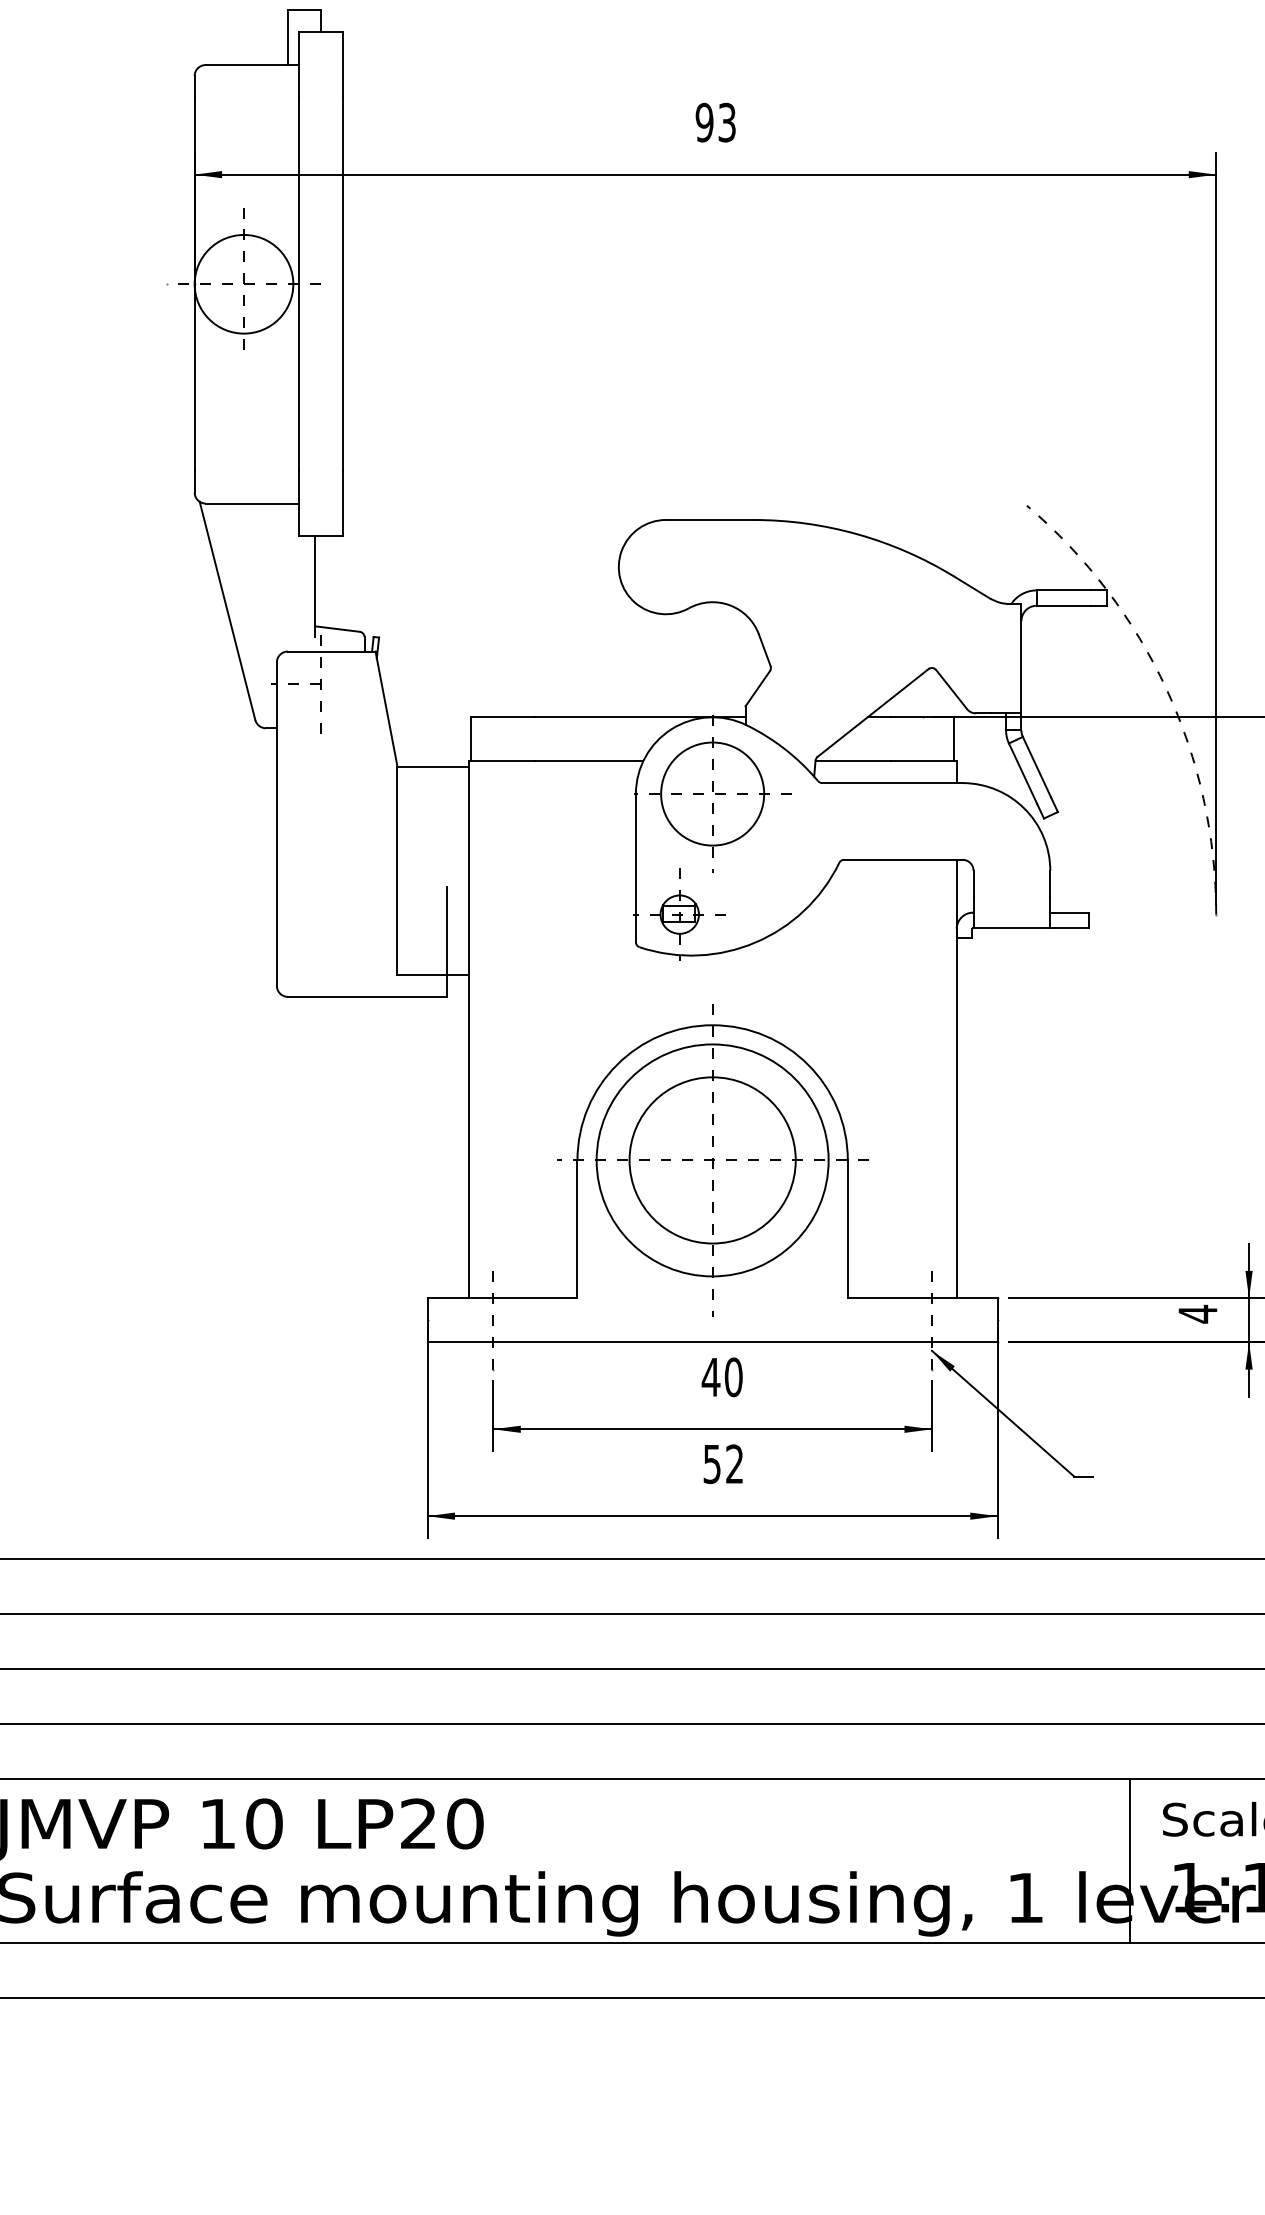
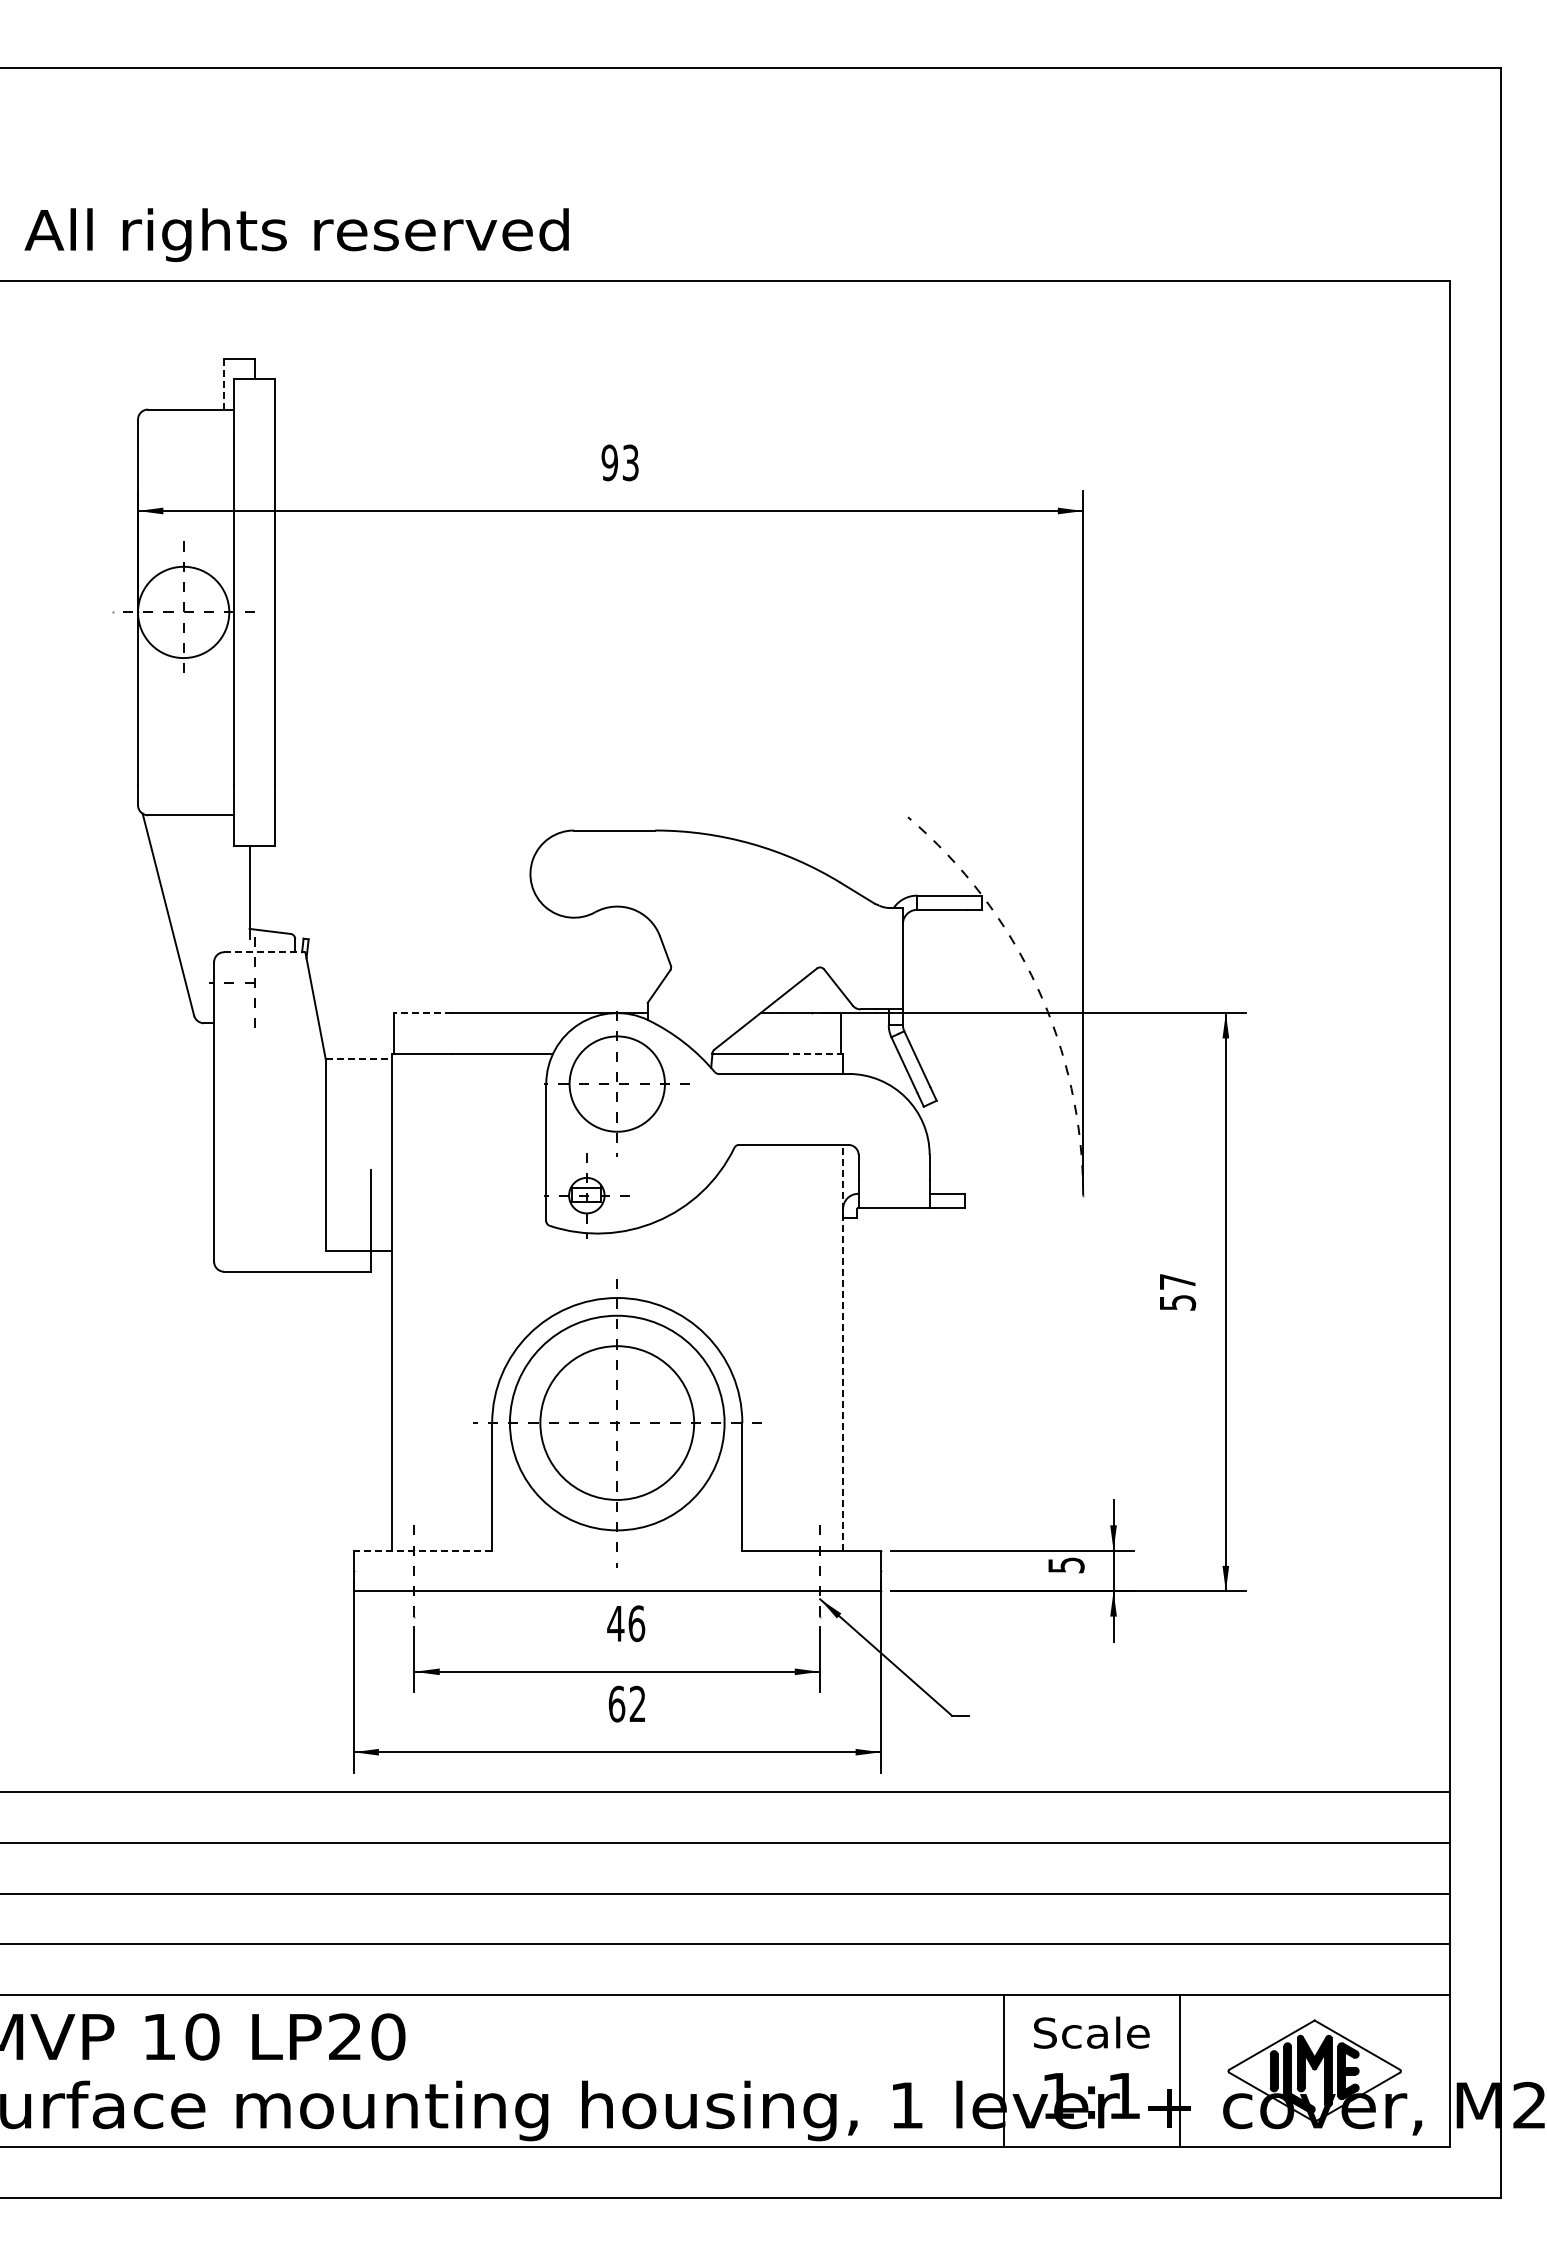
line: (288, 37) -> (224, 384), solid -> dashed
line: (331, 651) -> (264, 952), solid -> dashed
line: (502, 717) -> (422, 1013), solid -> dashed
line: (924, 760) -> (813, 1053), solid -> dashed
line: (432, 766) -> (358, 1058), solid -> dashed
line: (956, 1078) -> (842, 1347), solid -> dashed
line: (502, 1298) -> (422, 1550), solid -> dashed
text: (1198, 1314) -> (1066, 1565), 4 -> 5
text: (733, 1377) -> (636, 1623), 40 -> 46
text: (711, 1463) -> (616, 1703), 52 -> 62

